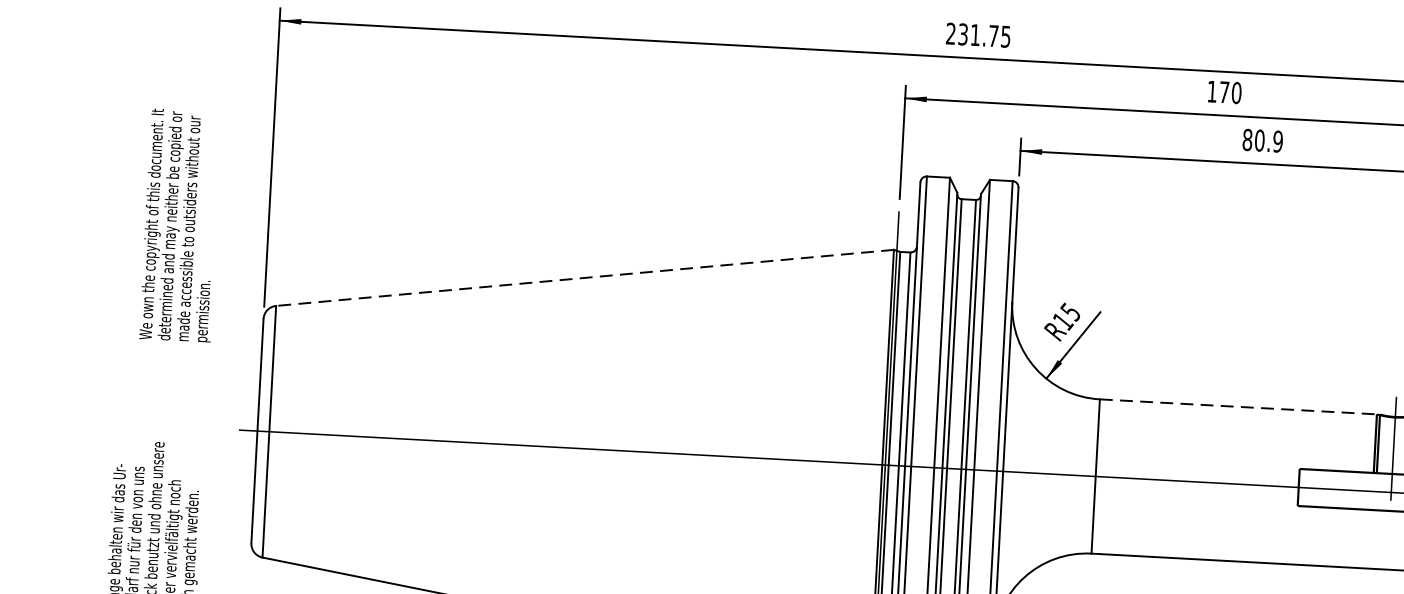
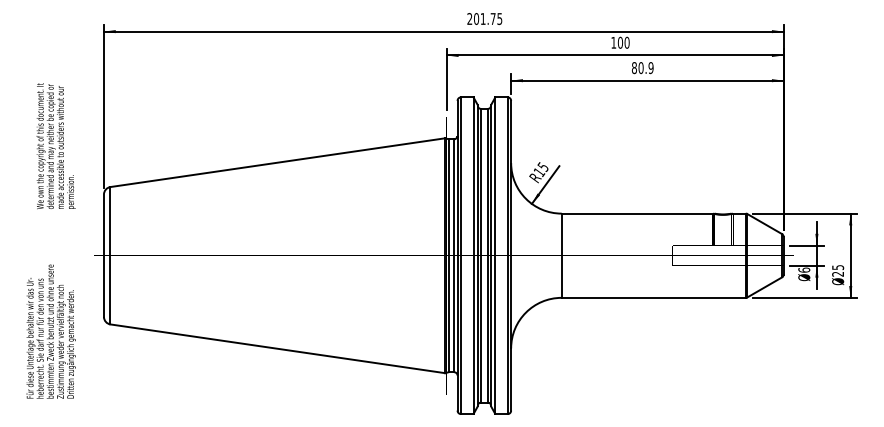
text: (963, 33) -> (476, 18), 231.75 -> 201.75
text: (1224, 91) -> (620, 42), 170 -> 100
line: (584, 277) -> (277, 162), dashed -> solid
line: (1240, 406) -> (638, 213), dashed -> solid

